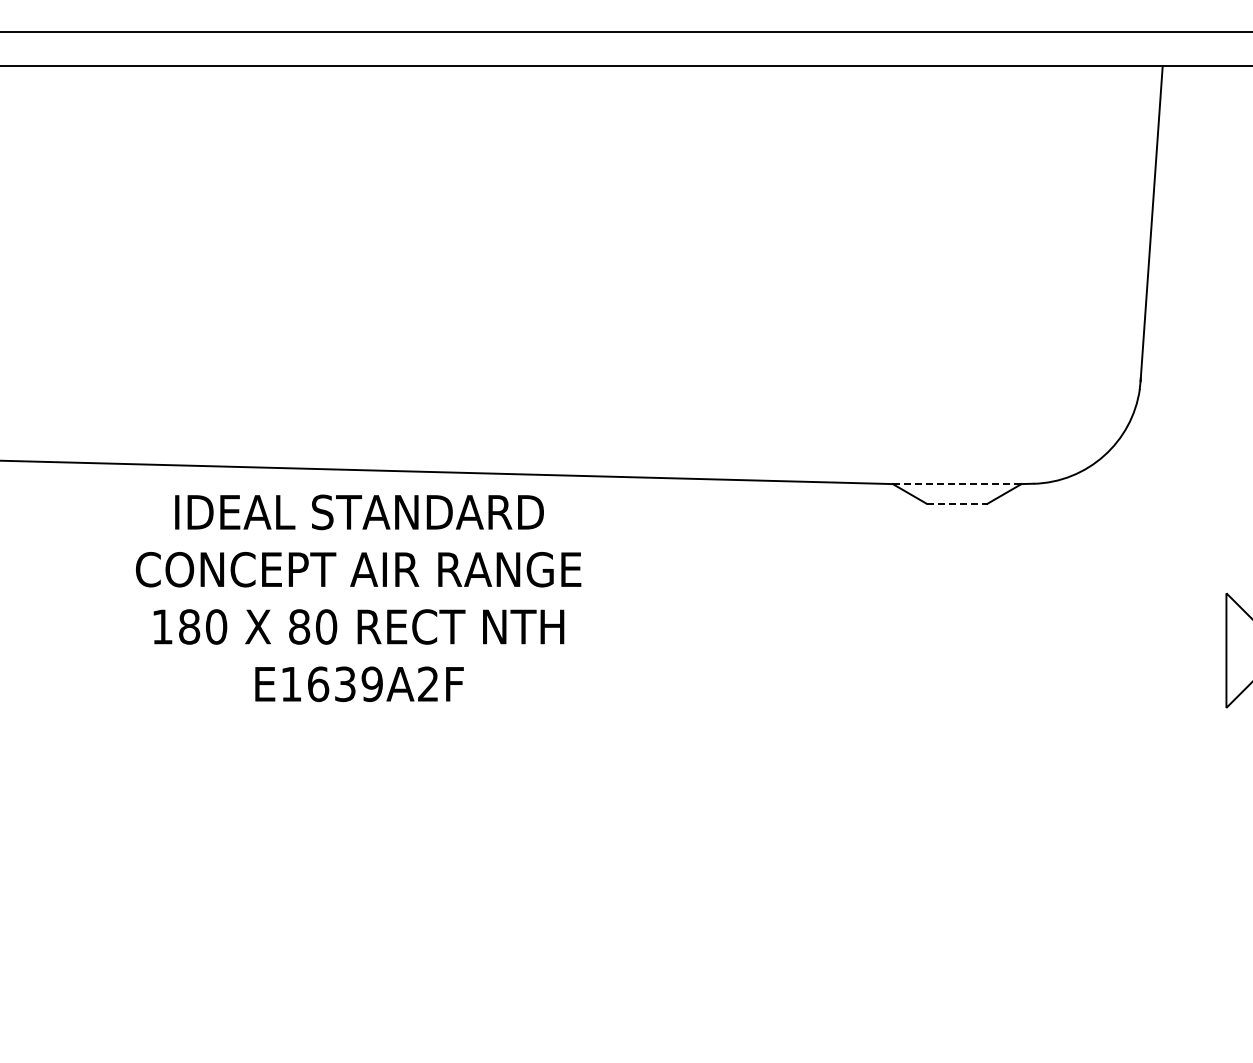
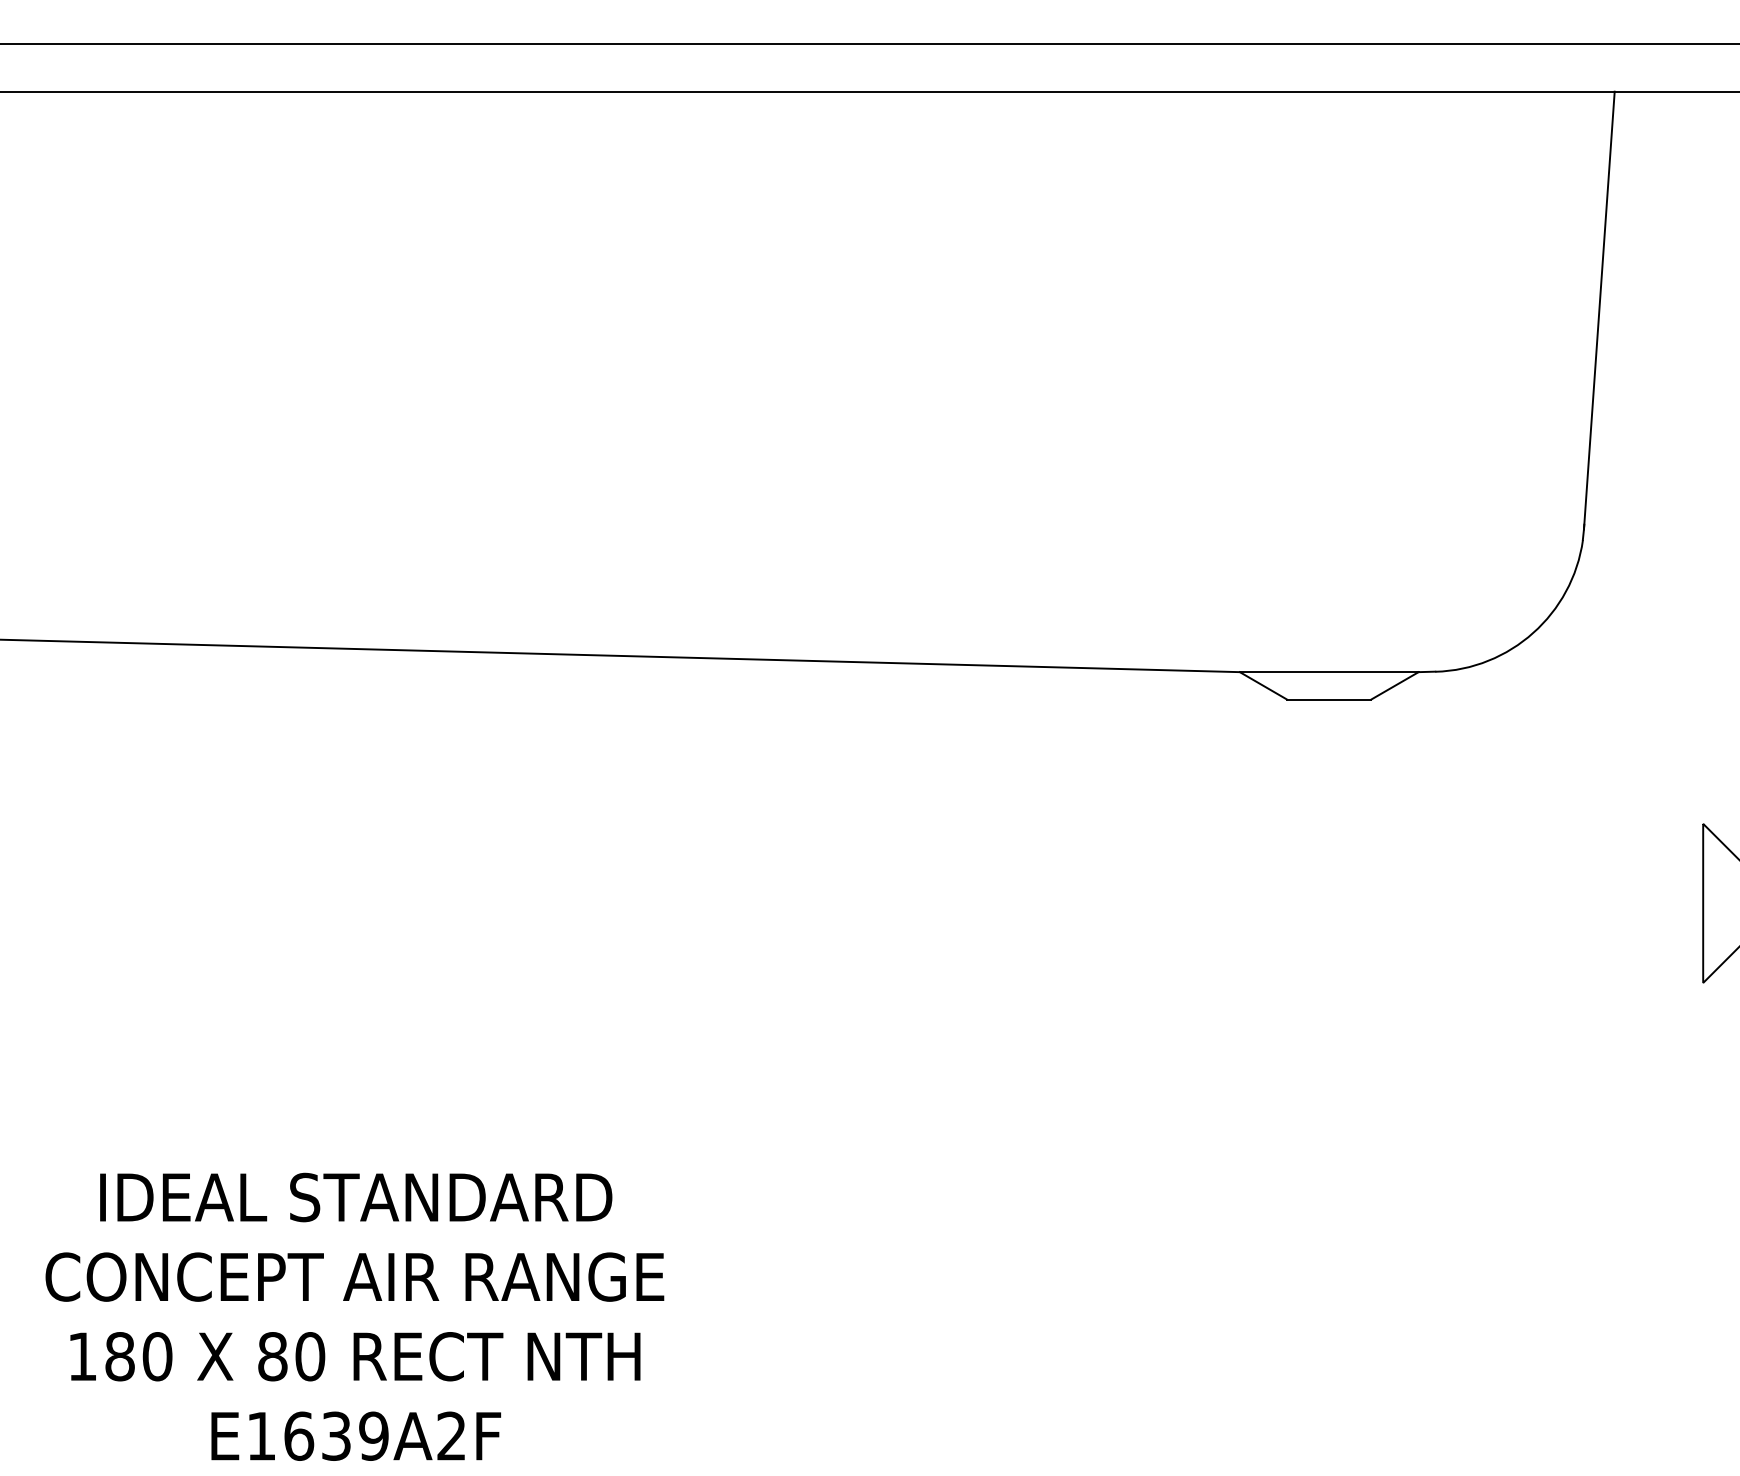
line: (957, 484) -> (1329, 672), dashed -> solid
line: (957, 503) -> (1329, 699), dashed -> solid
text: (358, 598) -> (354, 1317), moved

